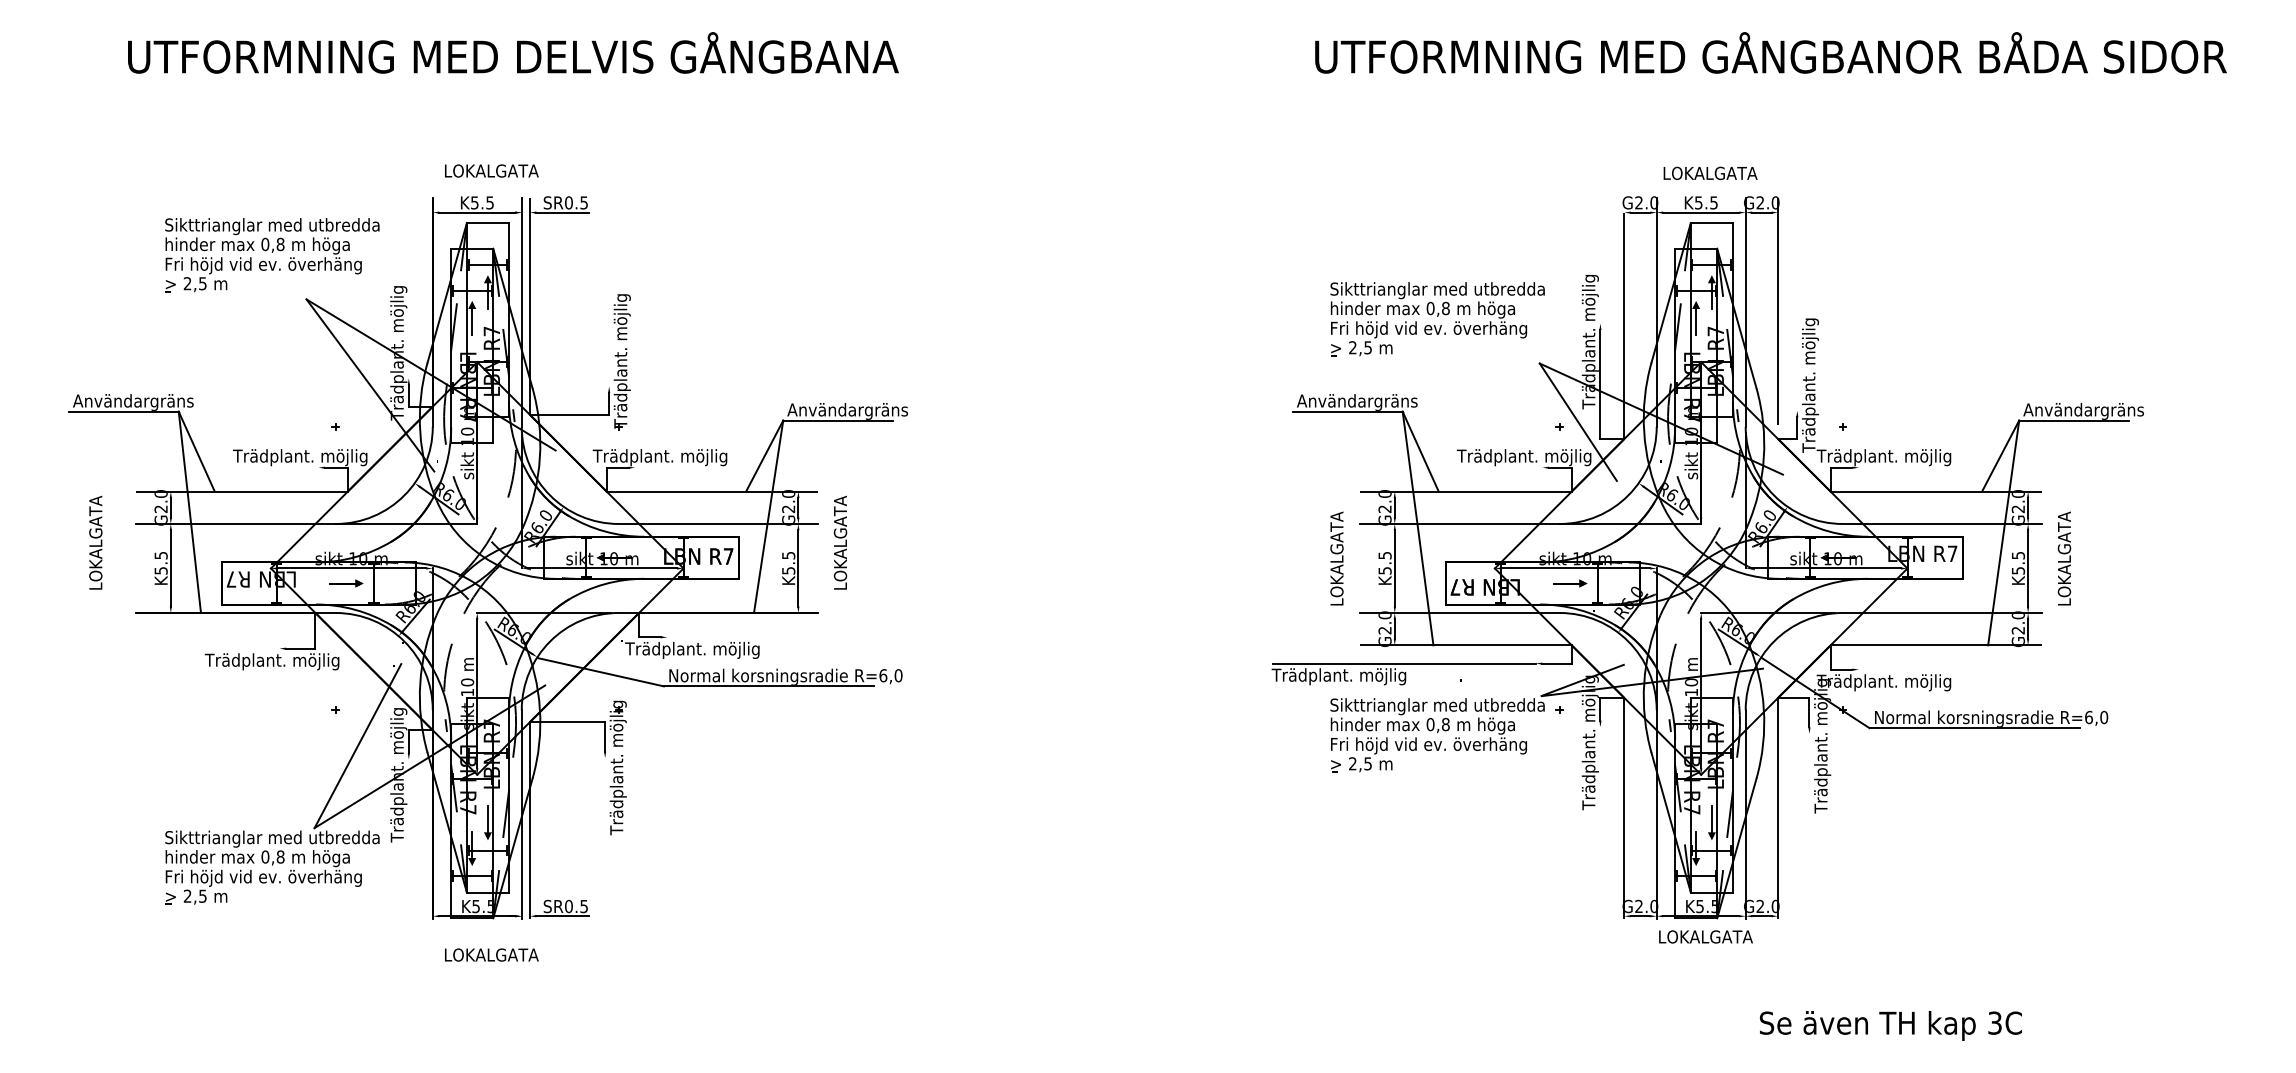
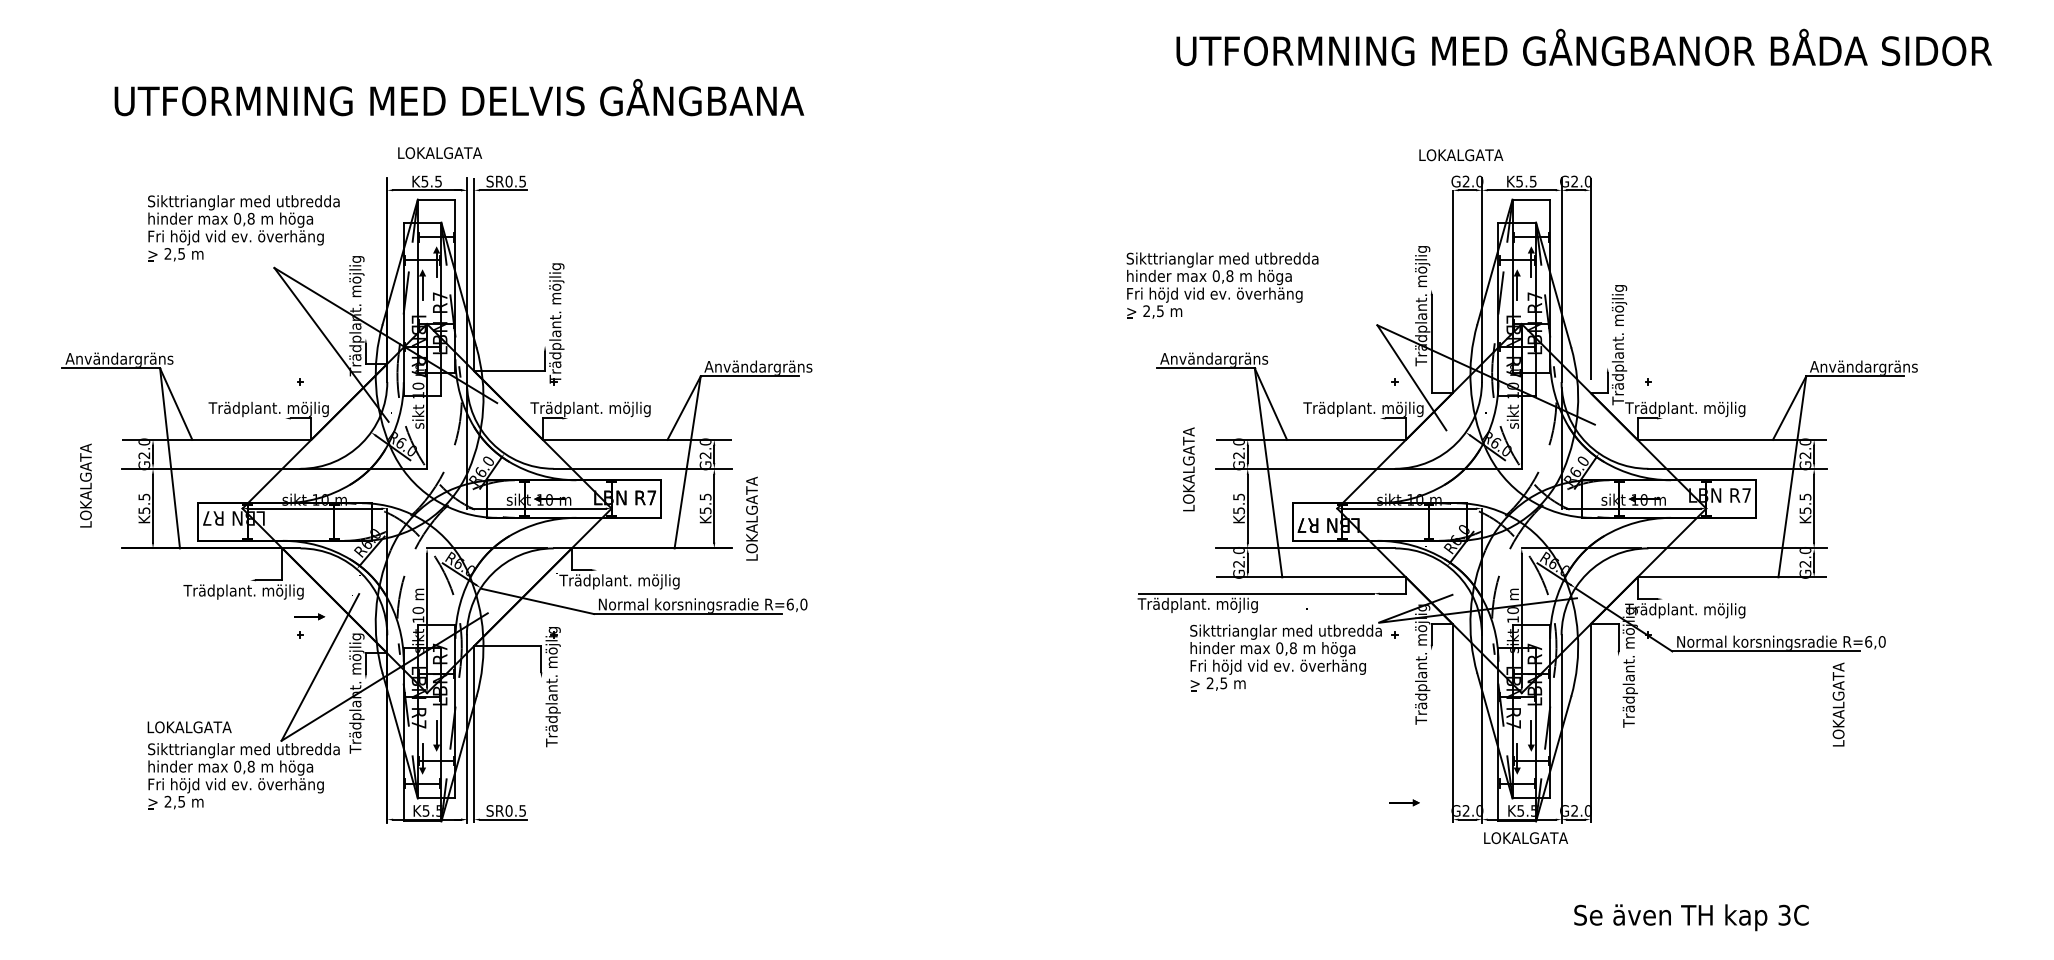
text: (513, 52) -> (459, 97), moved
text: (1710, 172) -> (1461, 154), moved
part: (1437, 319) -> (1222, 285), moved
text: (840, 542) -> (751, 518), moved
text: (1336, 558) -> (1188, 469), moved
text: (2064, 558) -> (1838, 704), moved
part: (346, 583) -> (310, 616), moved
part: (1570, 583) -> (1404, 802), moved
text: (491, 954) -> (189, 726), moved

